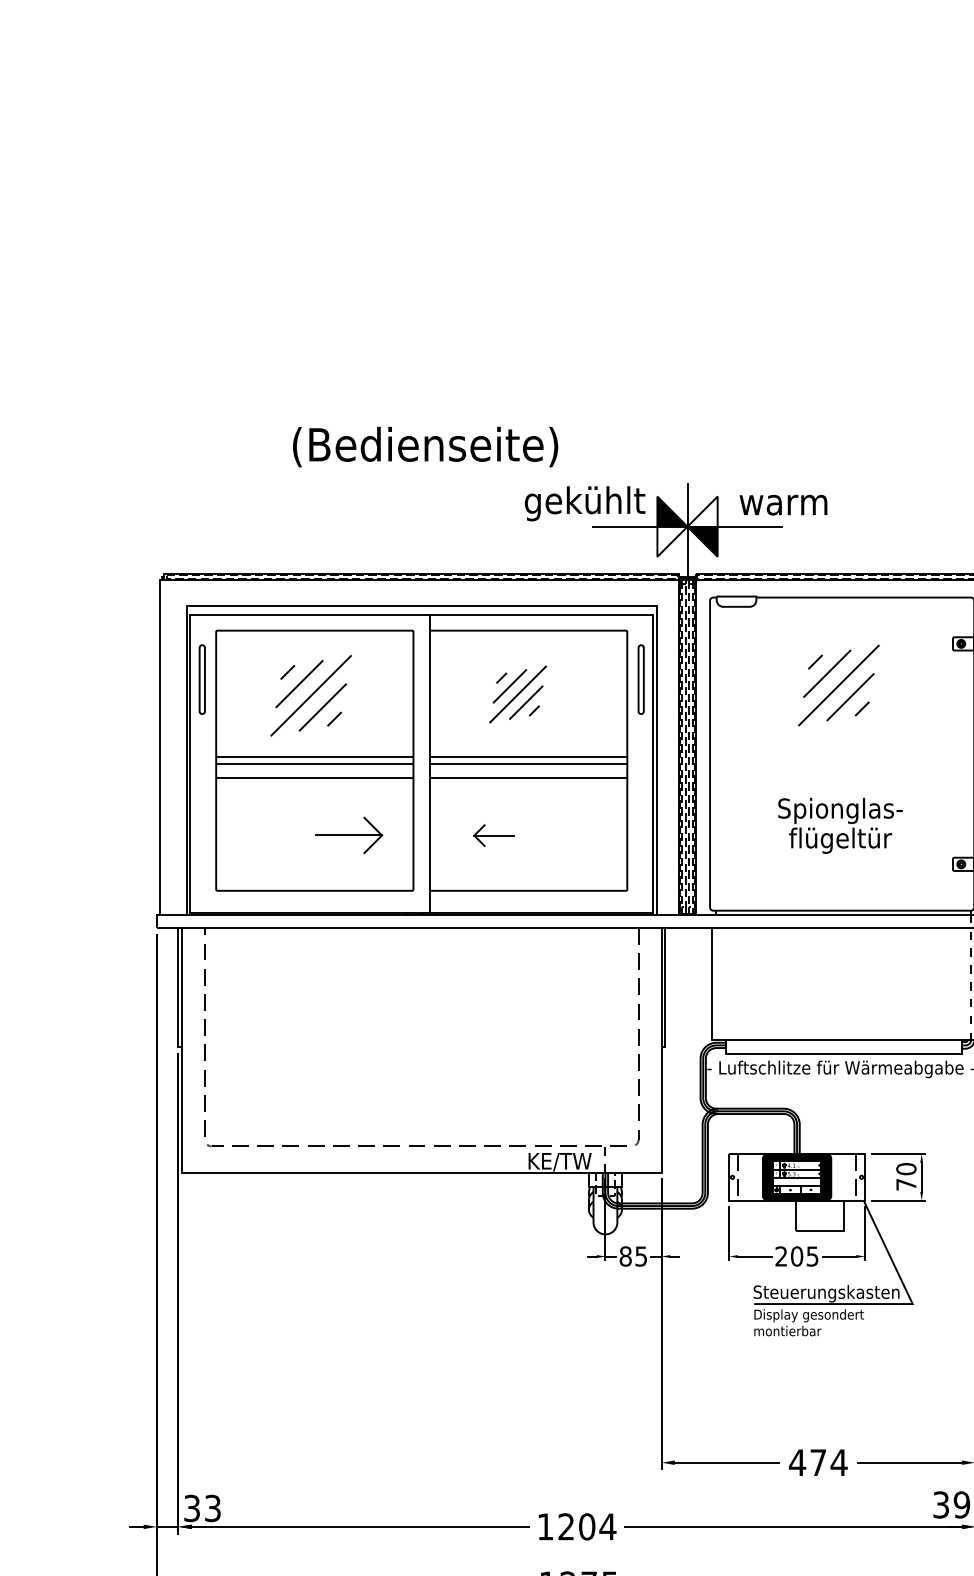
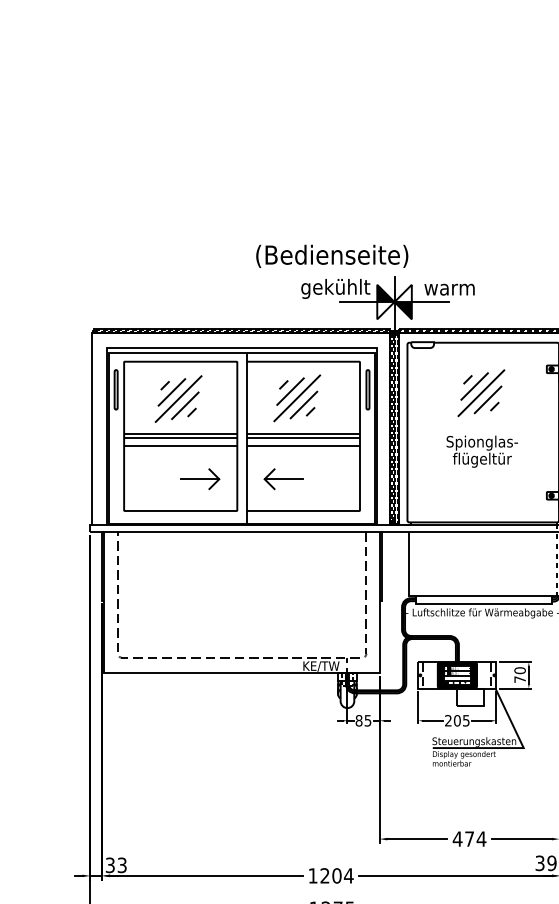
text: (425, 445) -> (332, 255), moved
part: (518, 694) -> (297, 398), size x1.43
text: (839, 825) -> (481, 451), moved
part: (493, 835) -> (283, 479), size x1.67

